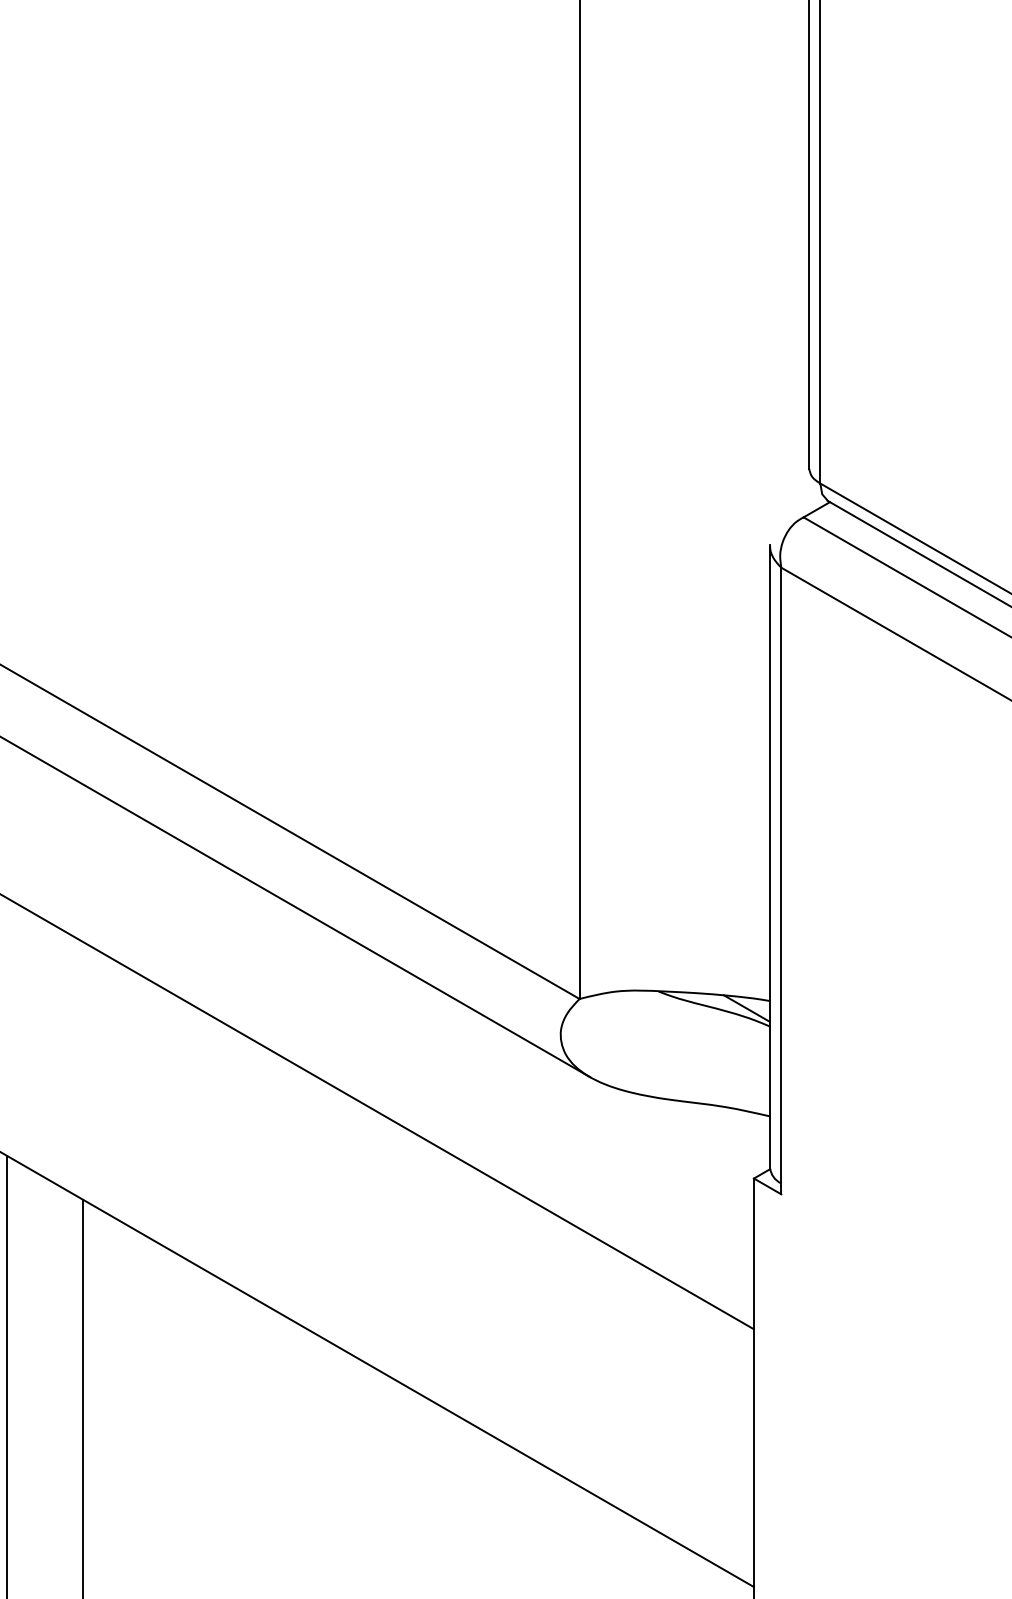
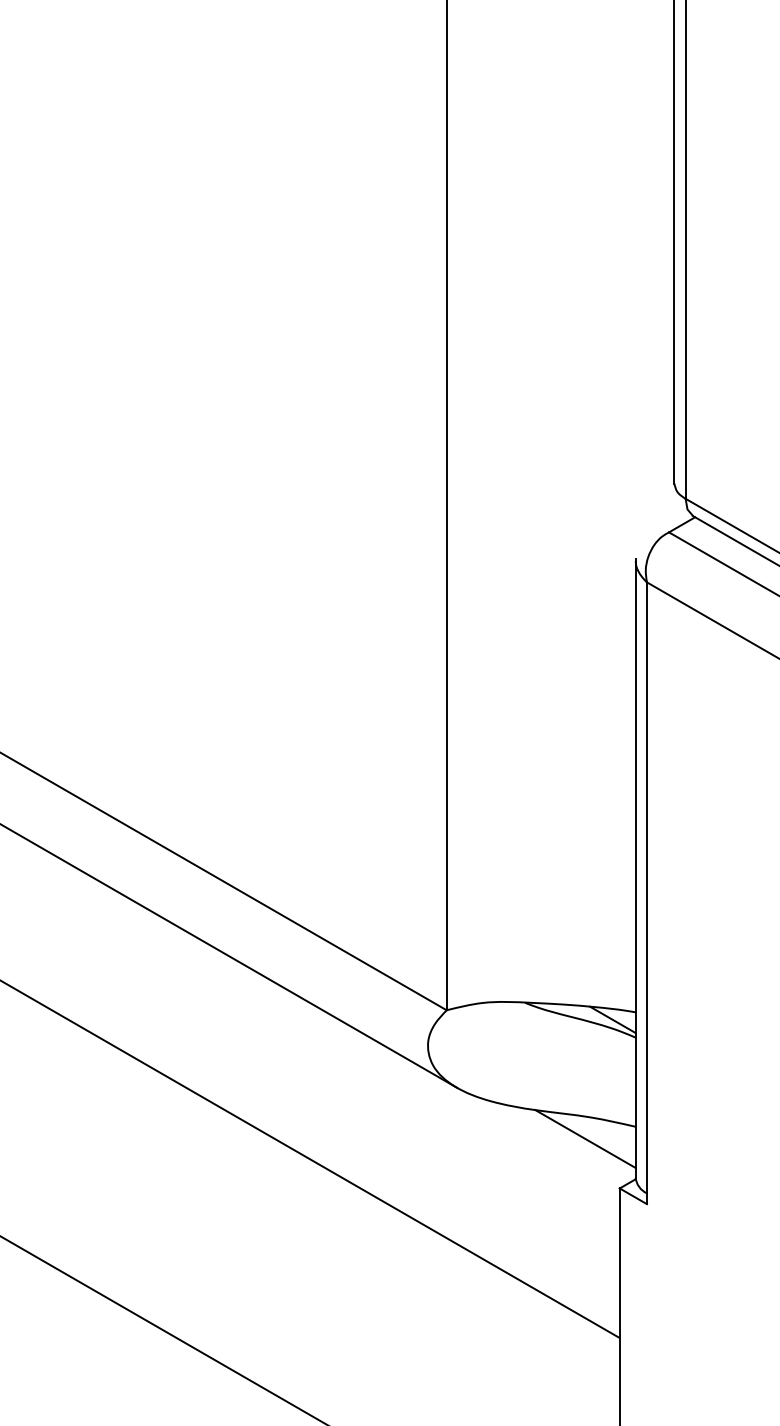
line: (719, 1128) -> (585, 1138), added

